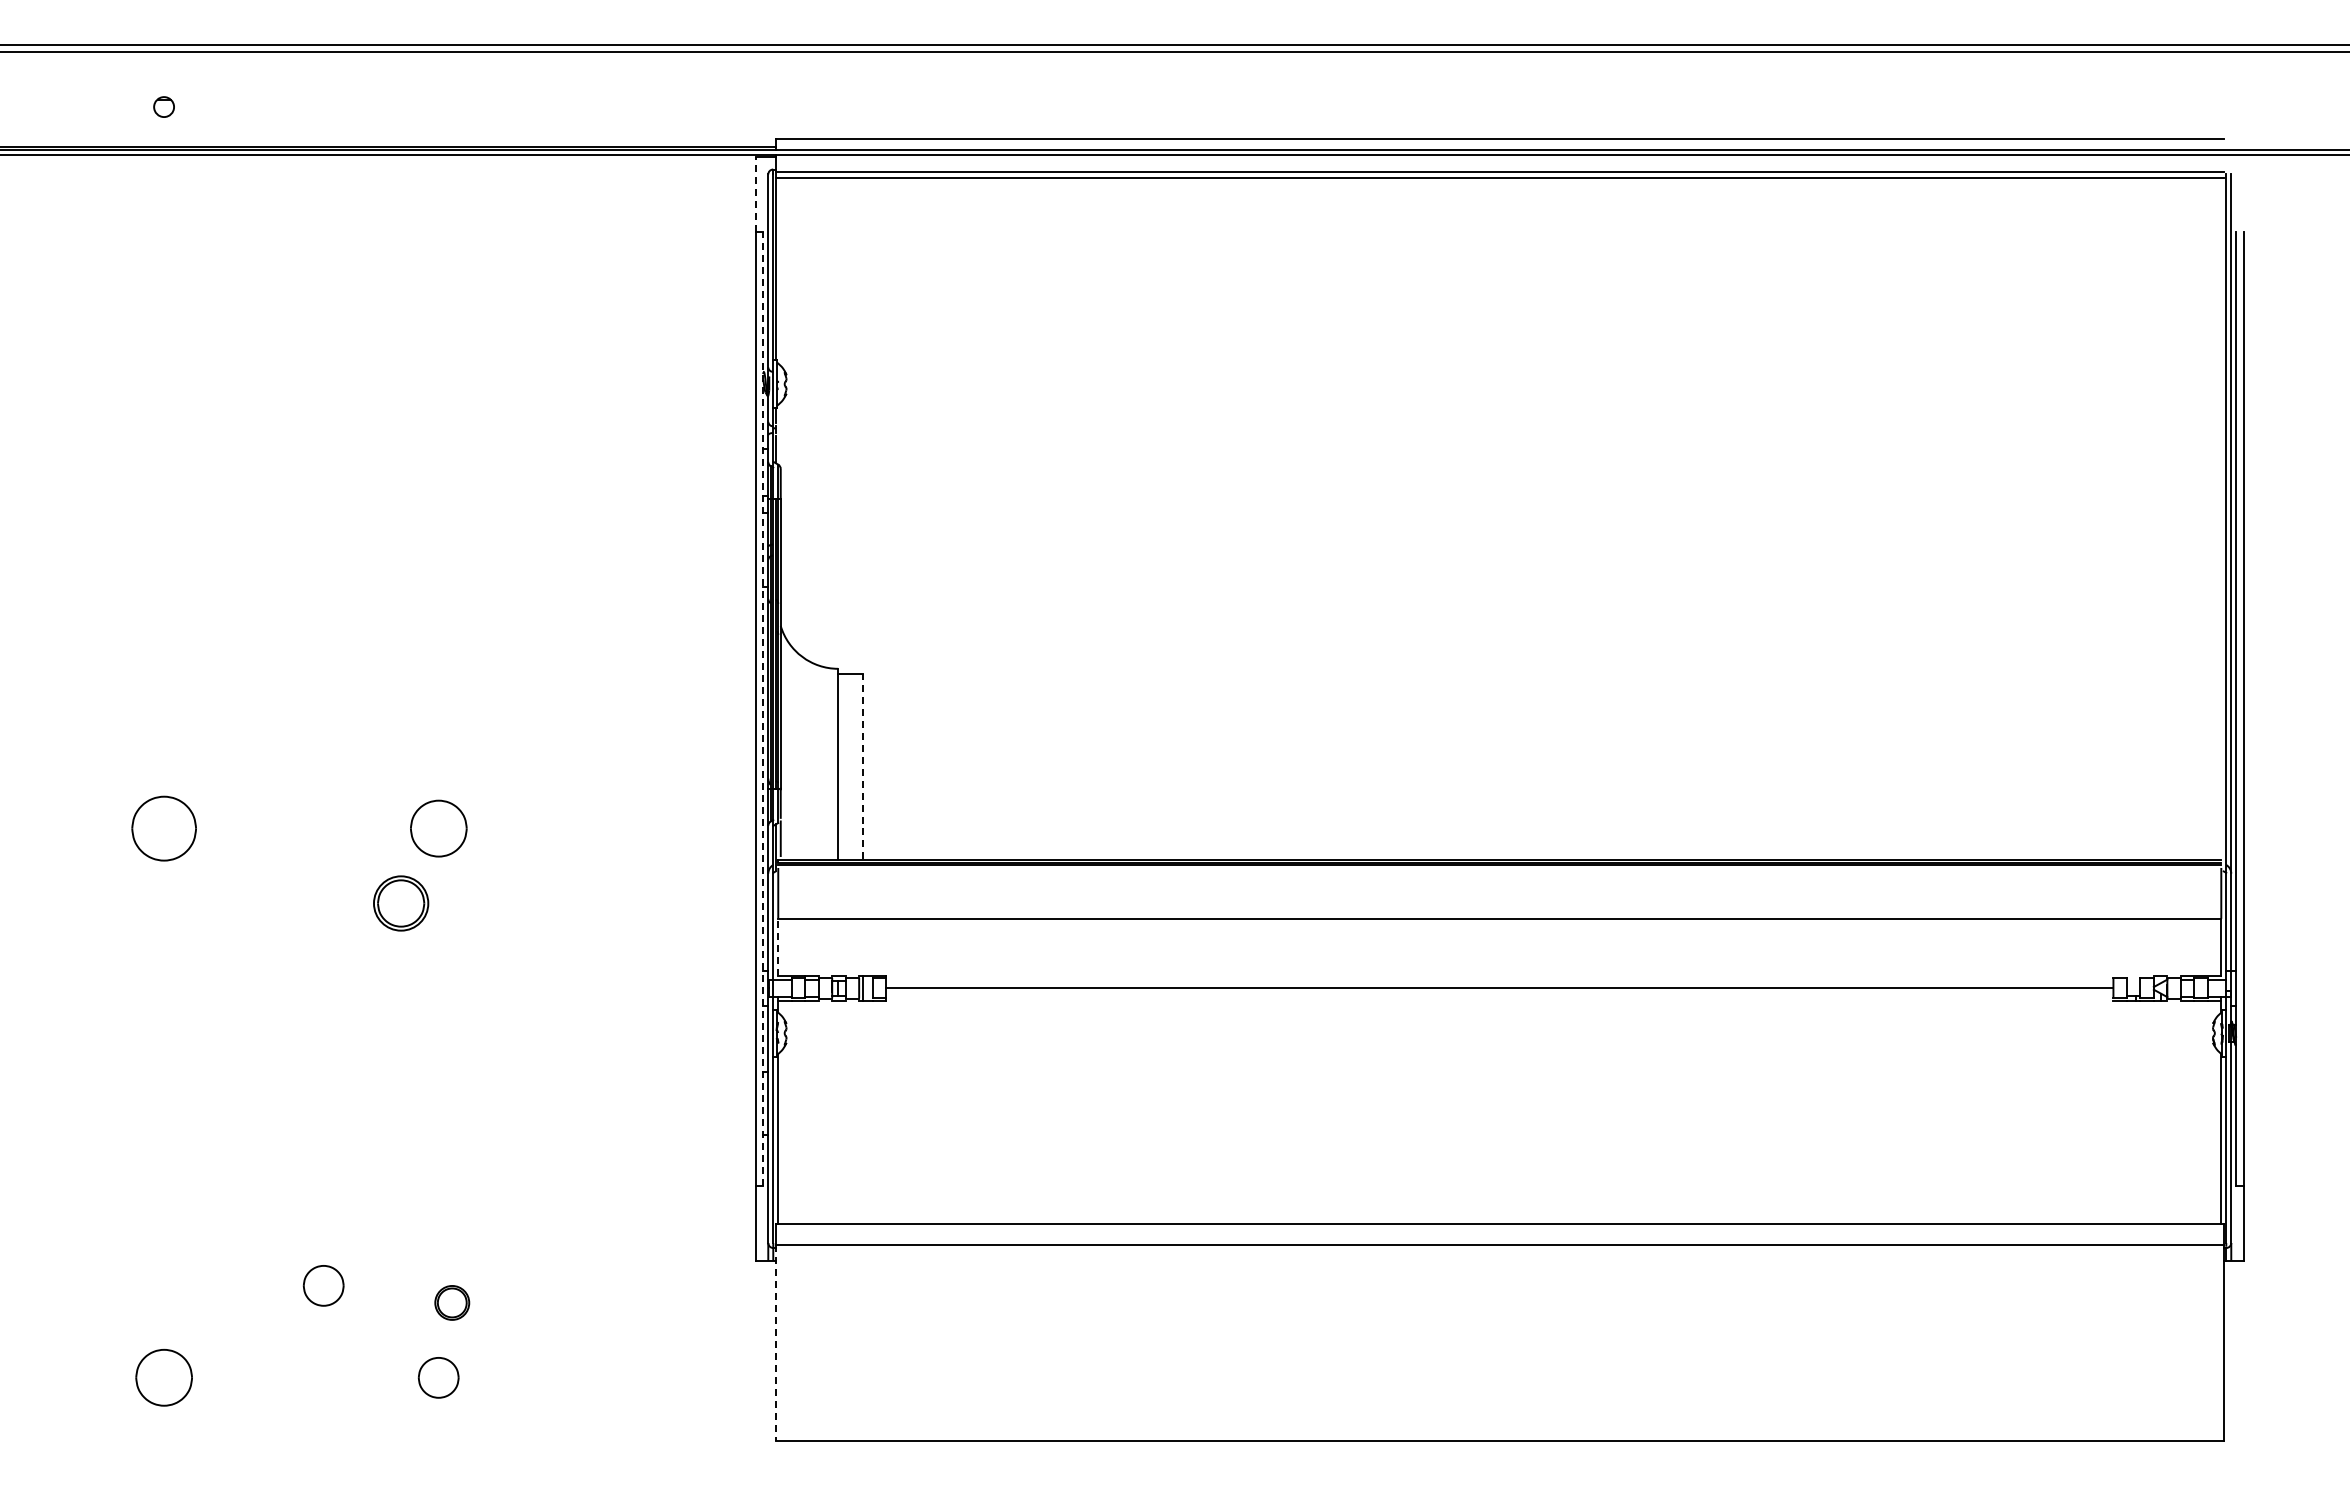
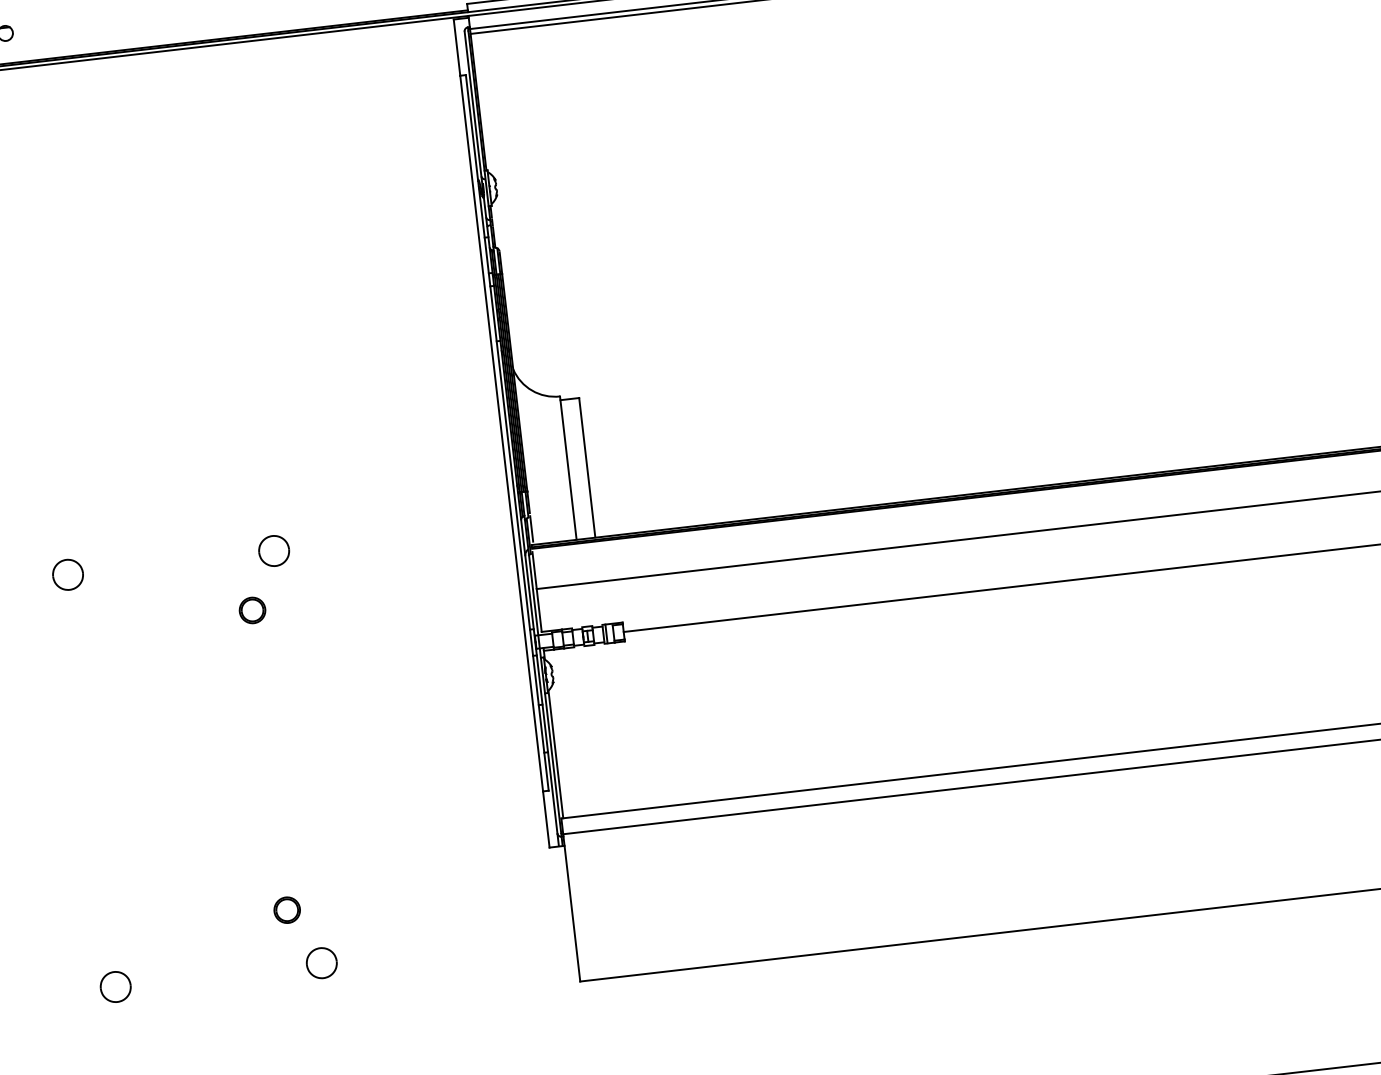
line: (755, 193) -> (456, 46), dashed -> solid
line: (763, 708) -> (507, 432), dashed -> solid
line: (863, 766) -> (587, 467), dashed -> solid
part: (163, 828) -> (67, 574), size x0.62
part: (438, 828) -> (273, 550), size x0.71
part: (401, 903) -> (252, 610), size x0.62
line: (778, 947) -> (539, 610), dashed -> solid
part: (323, 1285) -> (227, 903), removed
part: (452, 1302) -> (287, 909), moved
line: (775, 1343) -> (571, 908), dashed -> solid
part: (163, 1377) -> (115, 986), size x0.71

